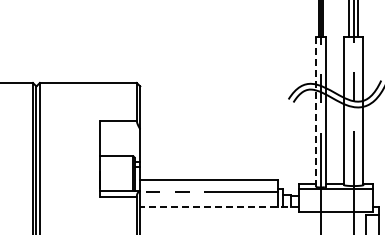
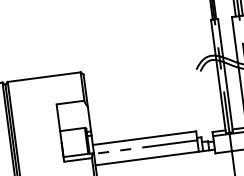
line: (316, 112) -> (218, 76), dashed -> solid
line: (219, 207) -> (155, 157), dashed -> solid

